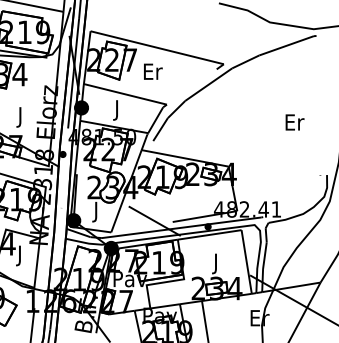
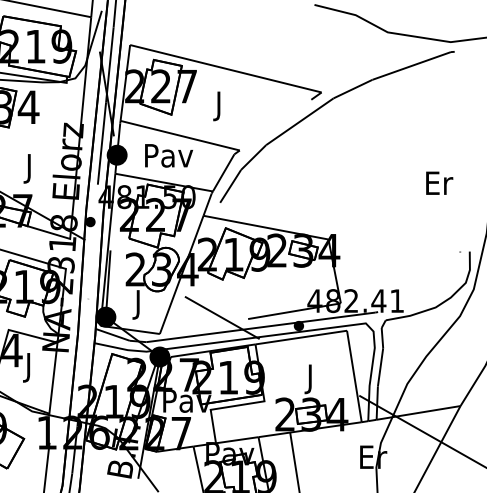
text: (153, 73) -> (220, 105), Er -> J
text: (117, 110) -> (168, 158), J -> Pav
text: (294, 122) -> (438, 183), moved

